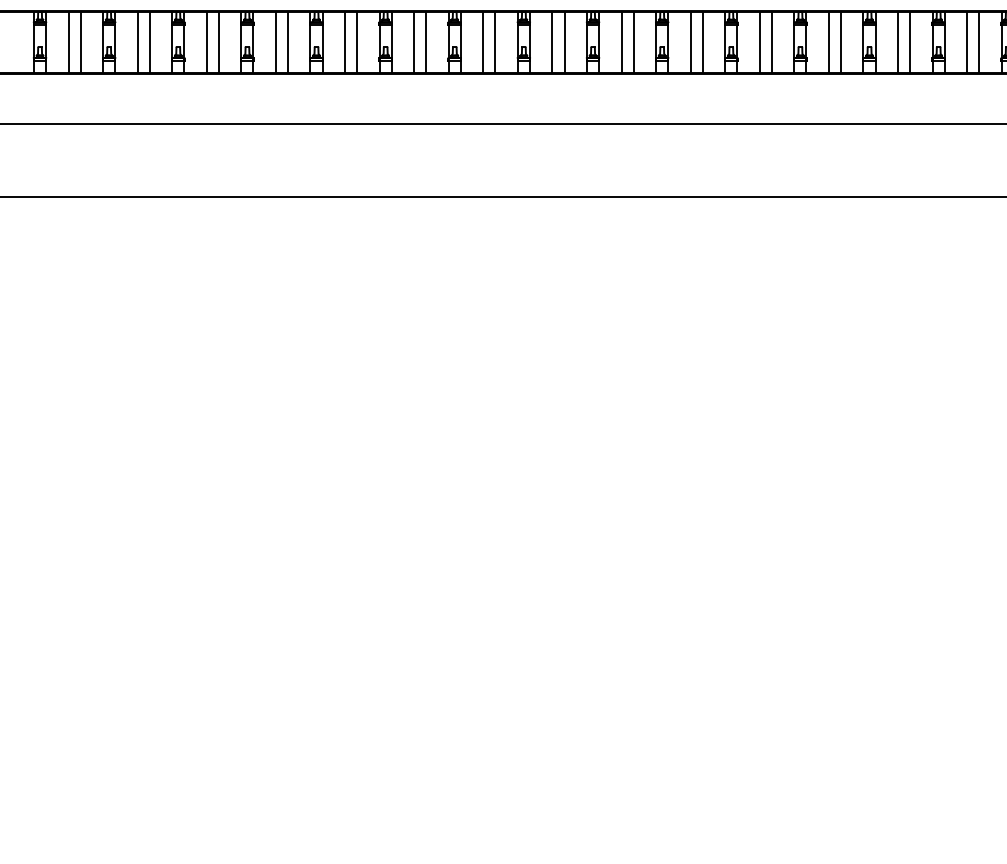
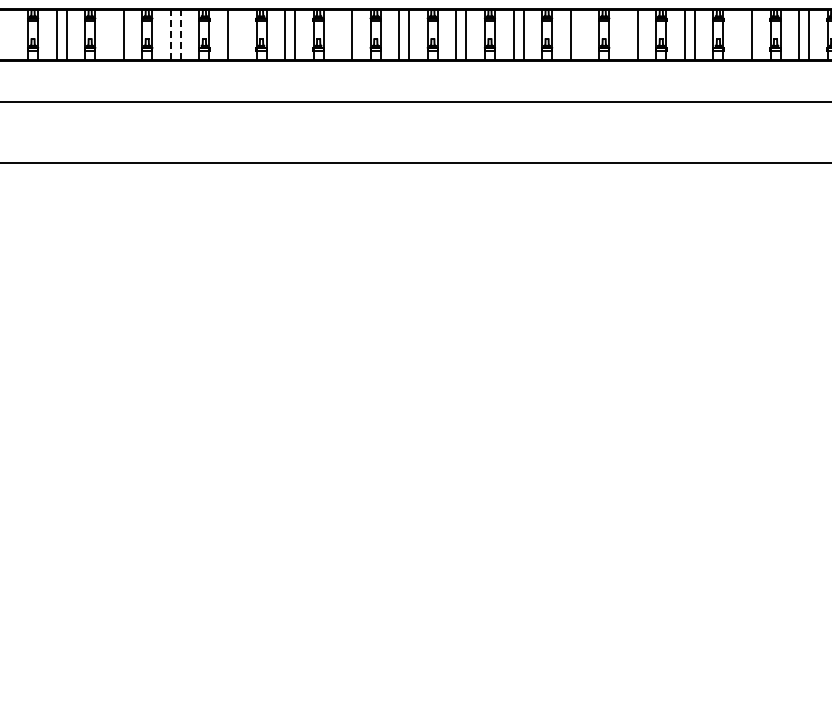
line: (206, 41) -> (170, 34), solid -> dashed
line: (218, 41) -> (180, 34), solid -> dashed
line: (137, 42) -> (113, 35), removed
line: (287, 42) -> (237, 35), removed
line: (414, 42) -> (342, 35), removed
line: (702, 42) -> (580, 35), removed
line: (759, 42) -> (627, 35), removed
line: (897, 42) -> (741, 35), removed

